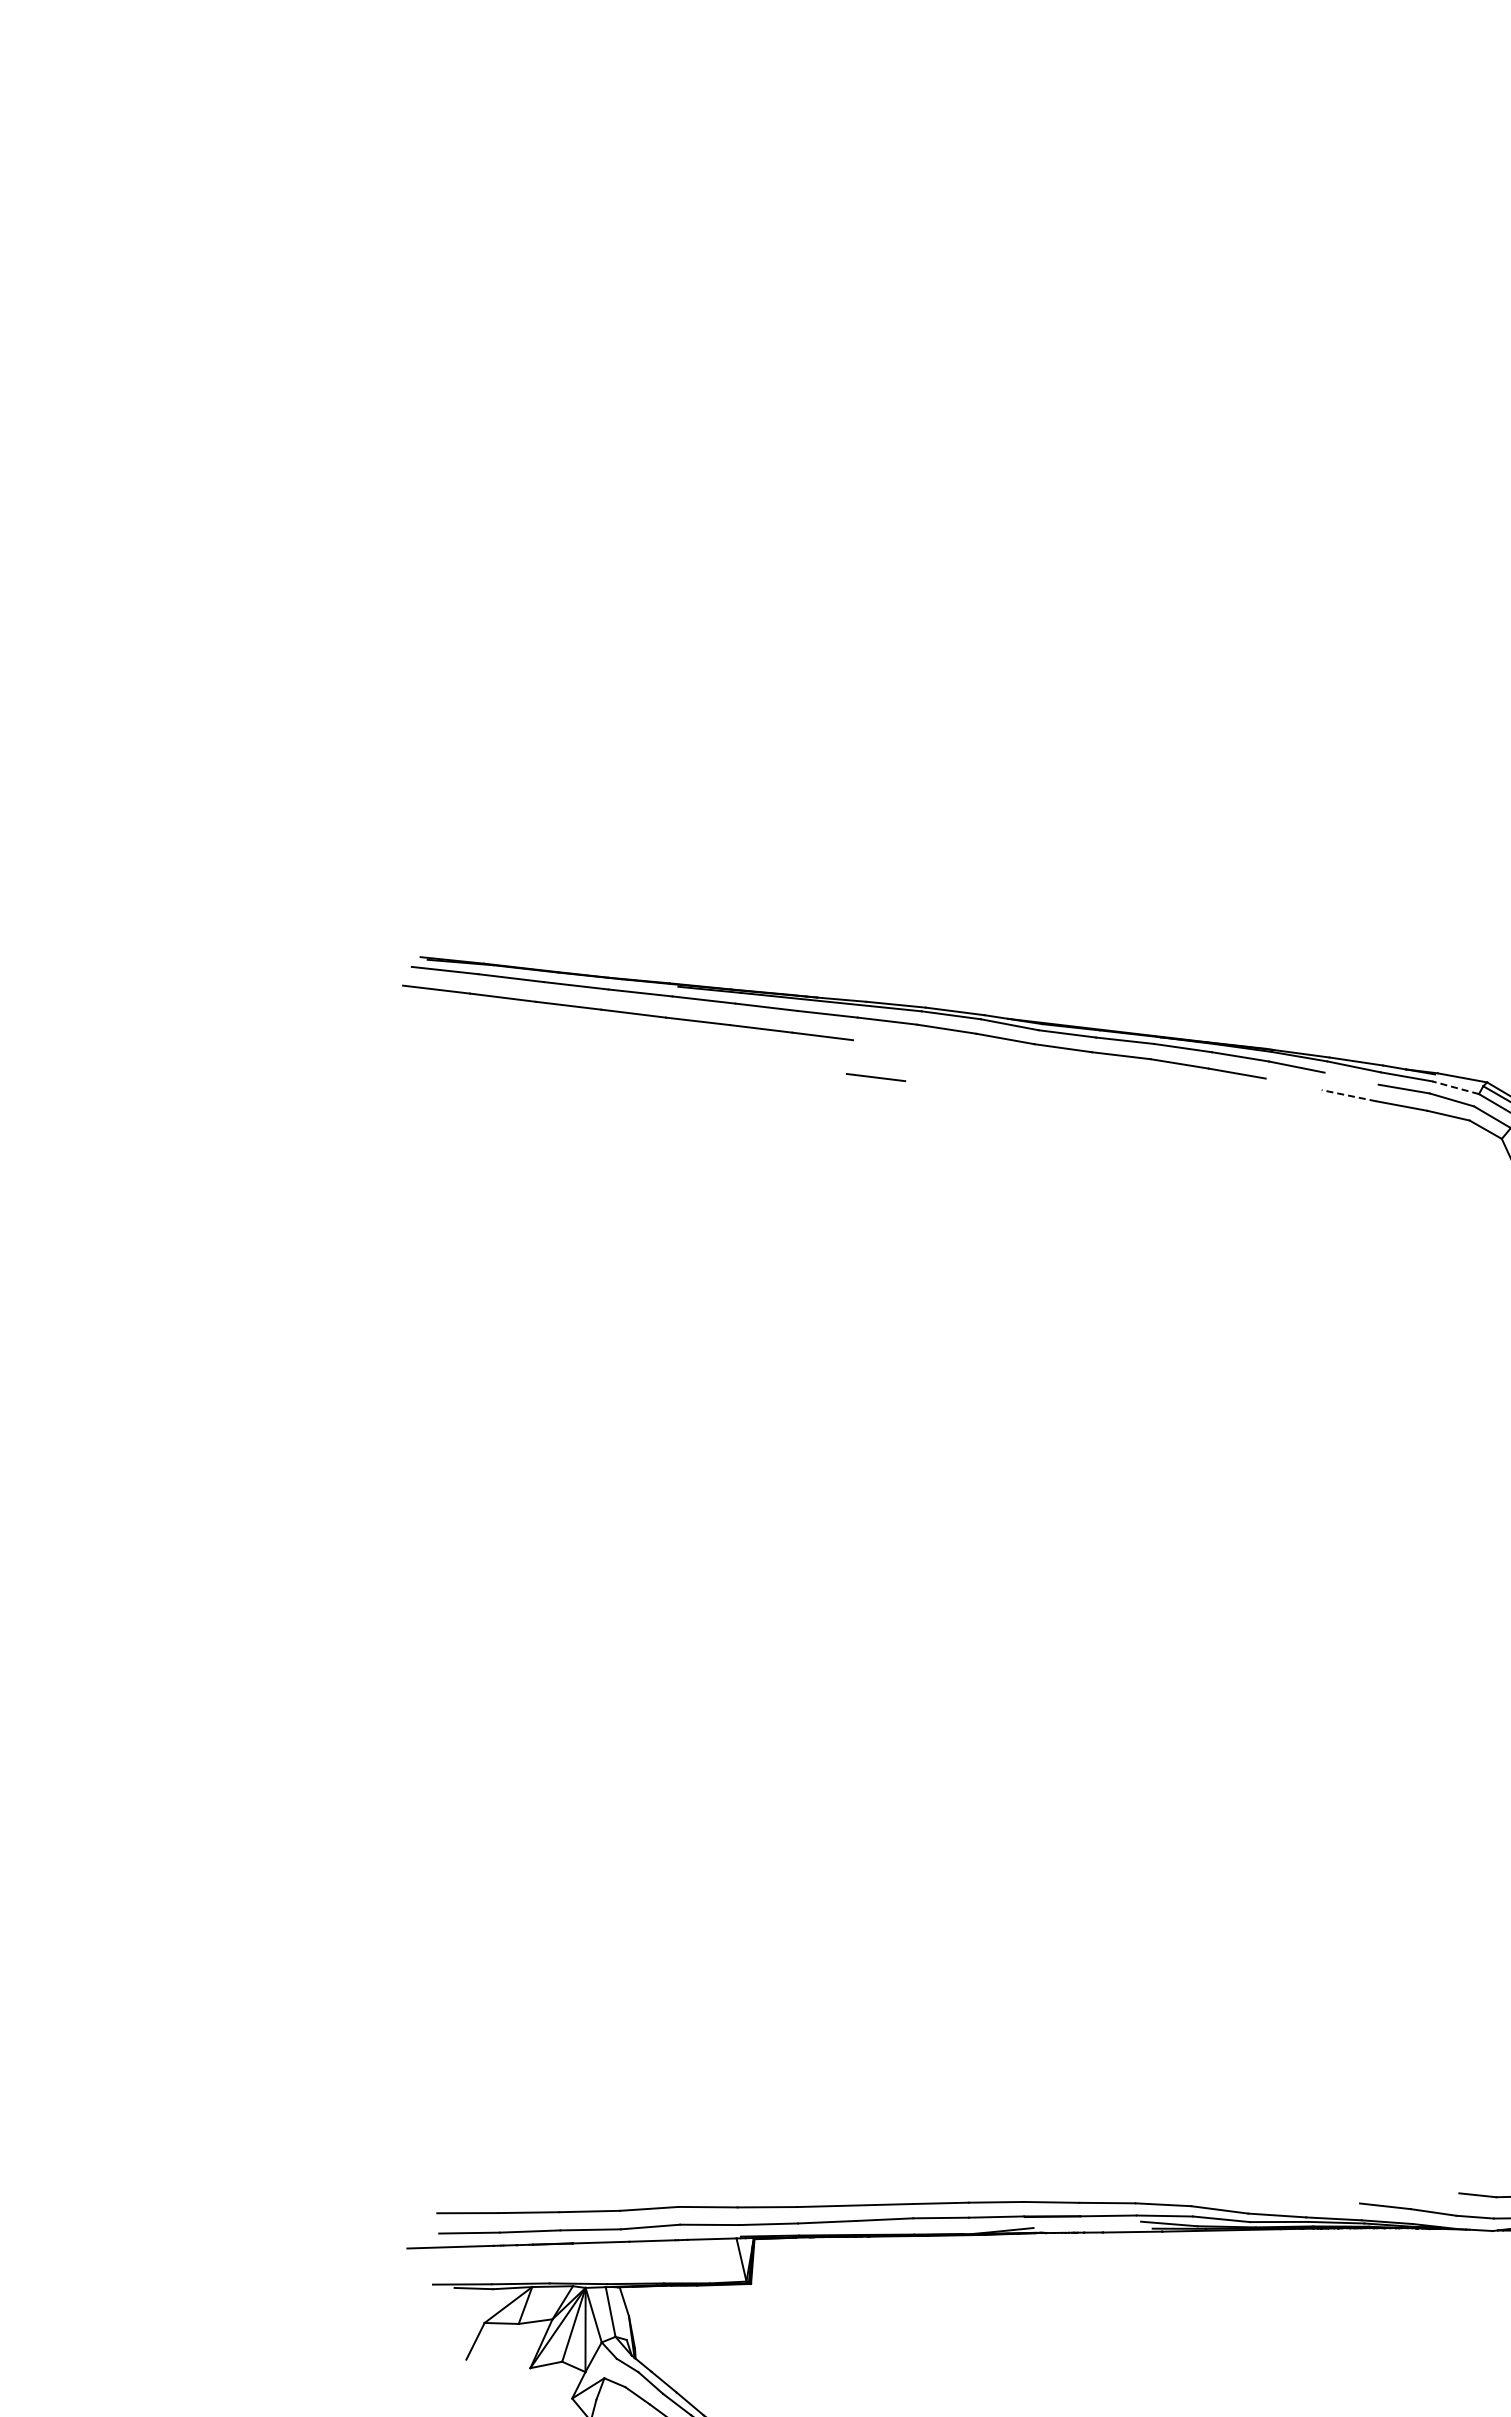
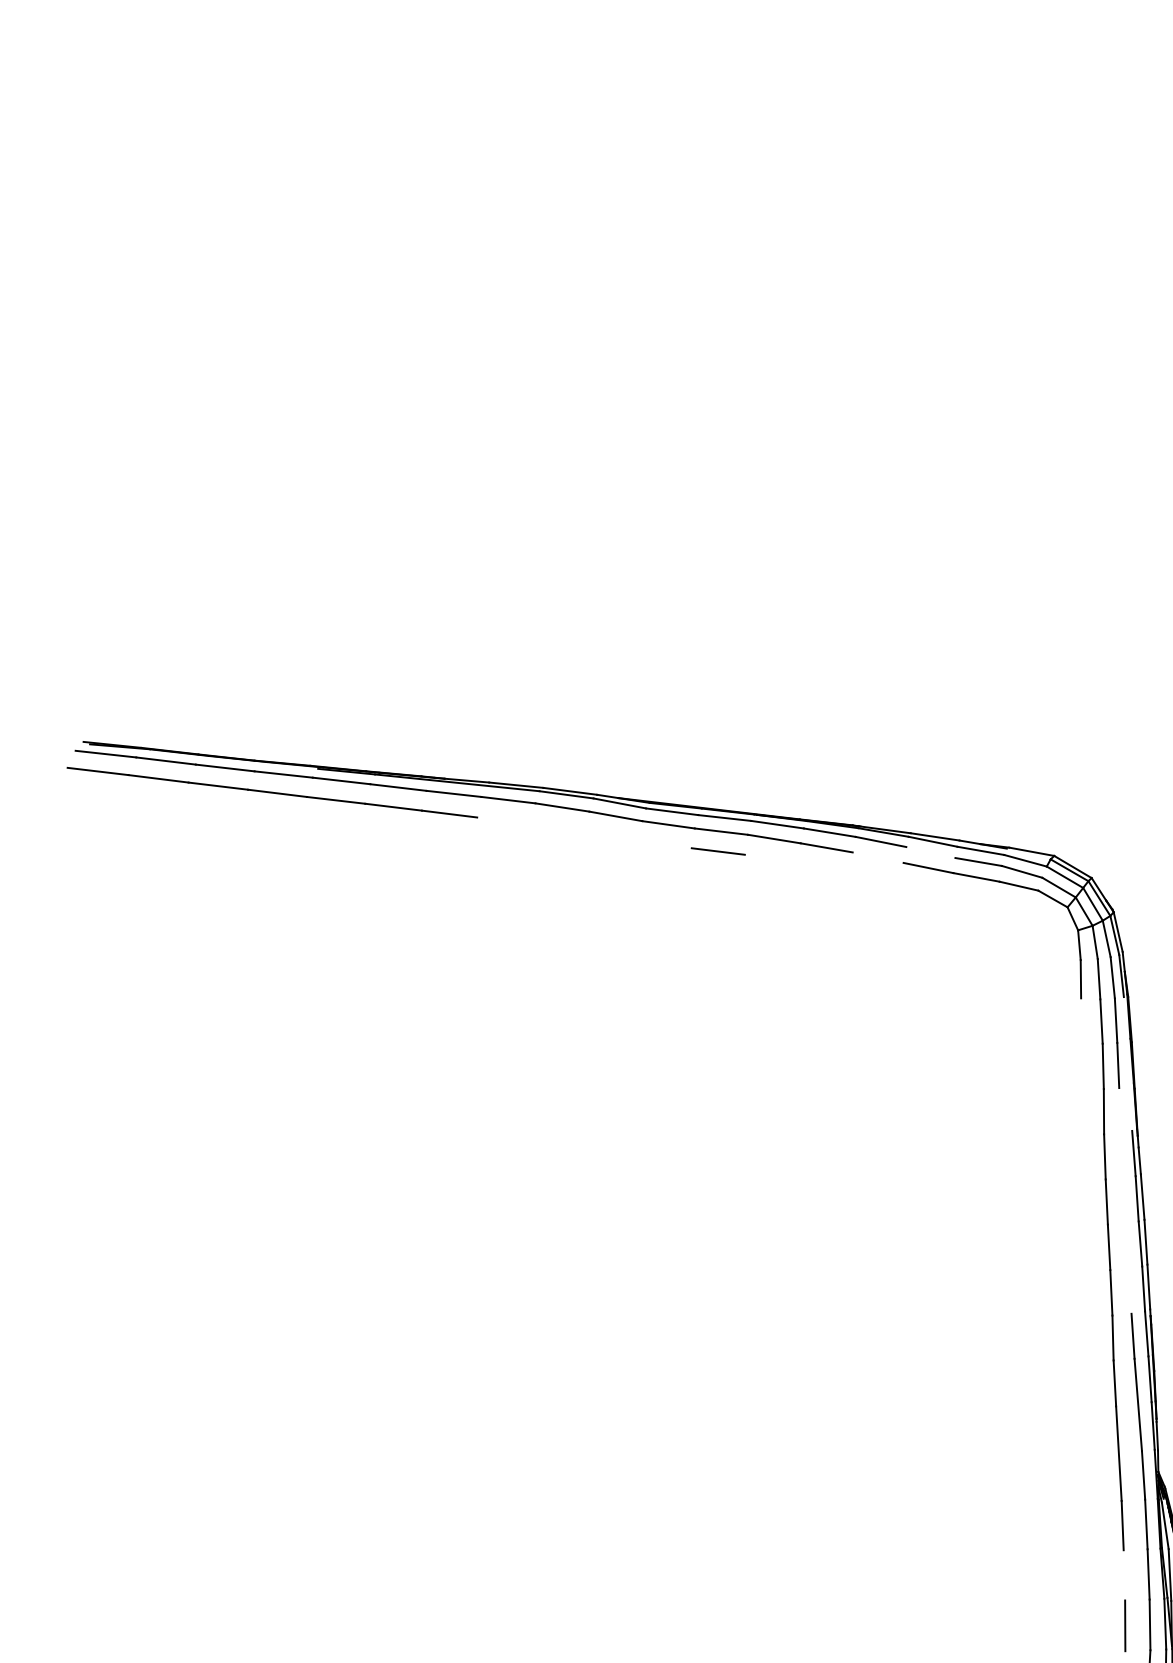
line: (876, 1077) -> (718, 851), moved
line: (1455, 1087) -> (1025, 860), dashed -> solid
line: (1349, 1095) -> (928, 867), dashed -> solid

